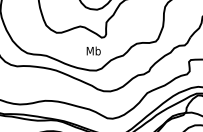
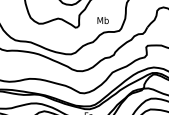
text: (93, 51) -> (102, 20), moved

